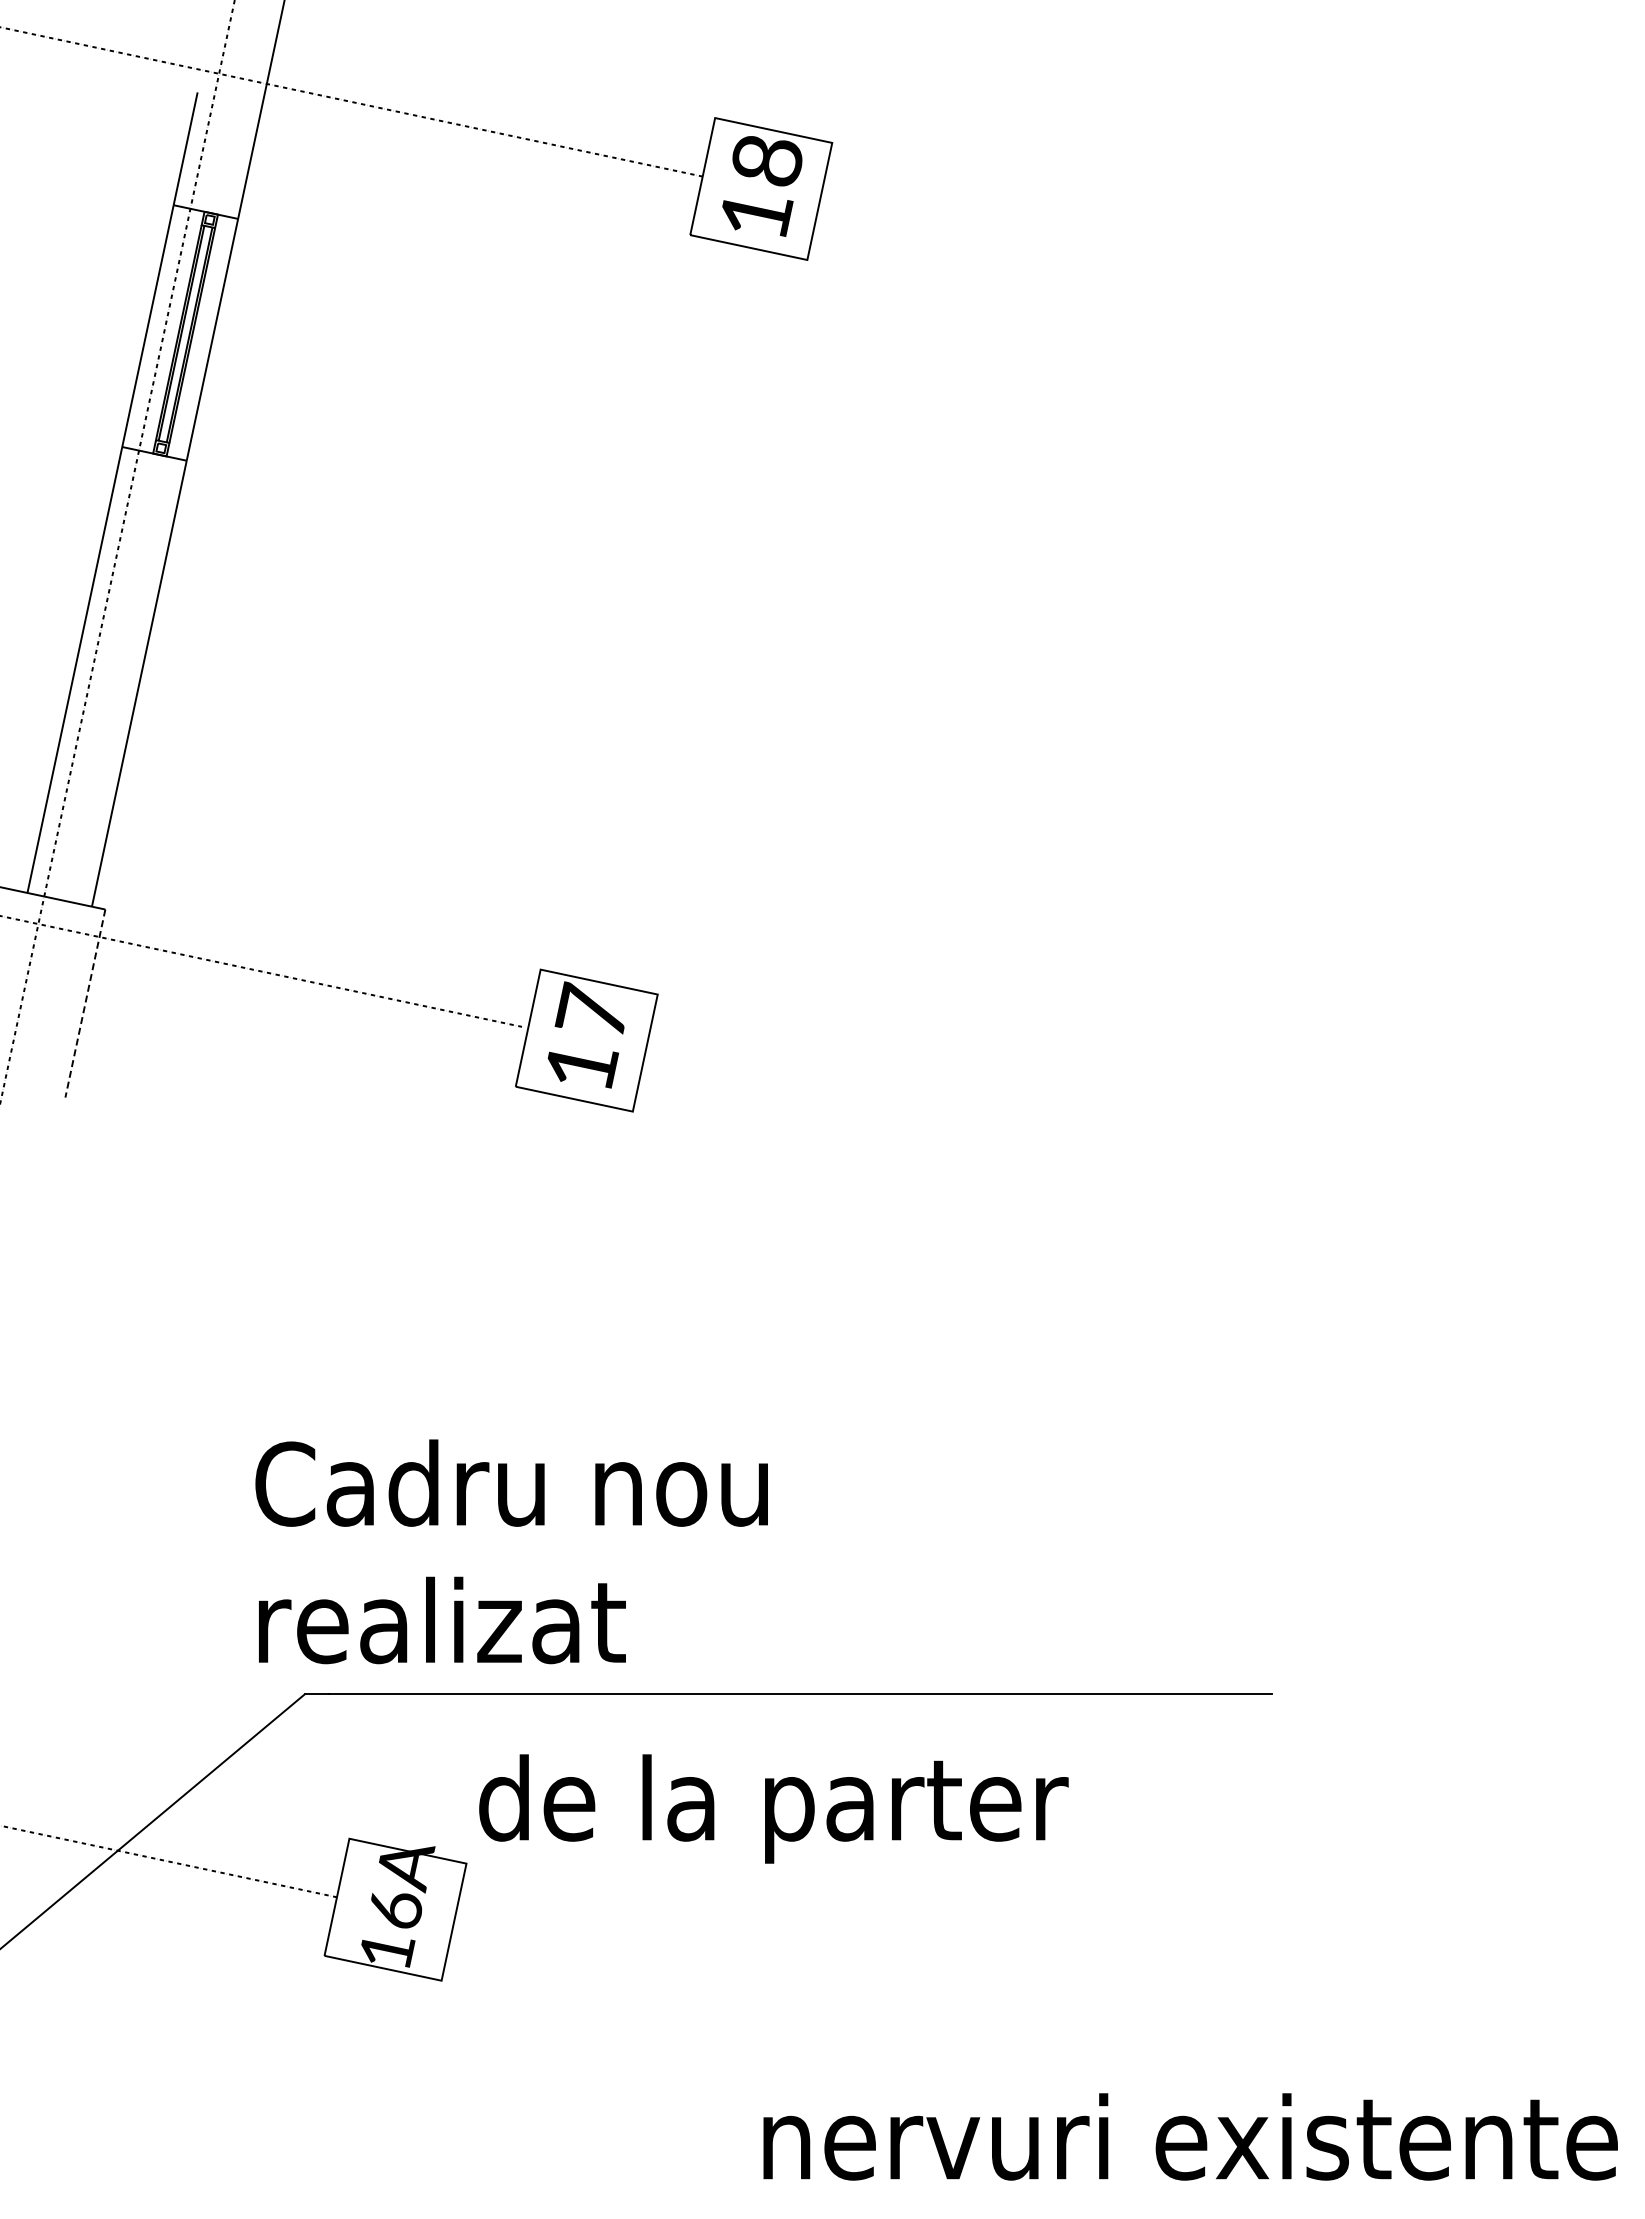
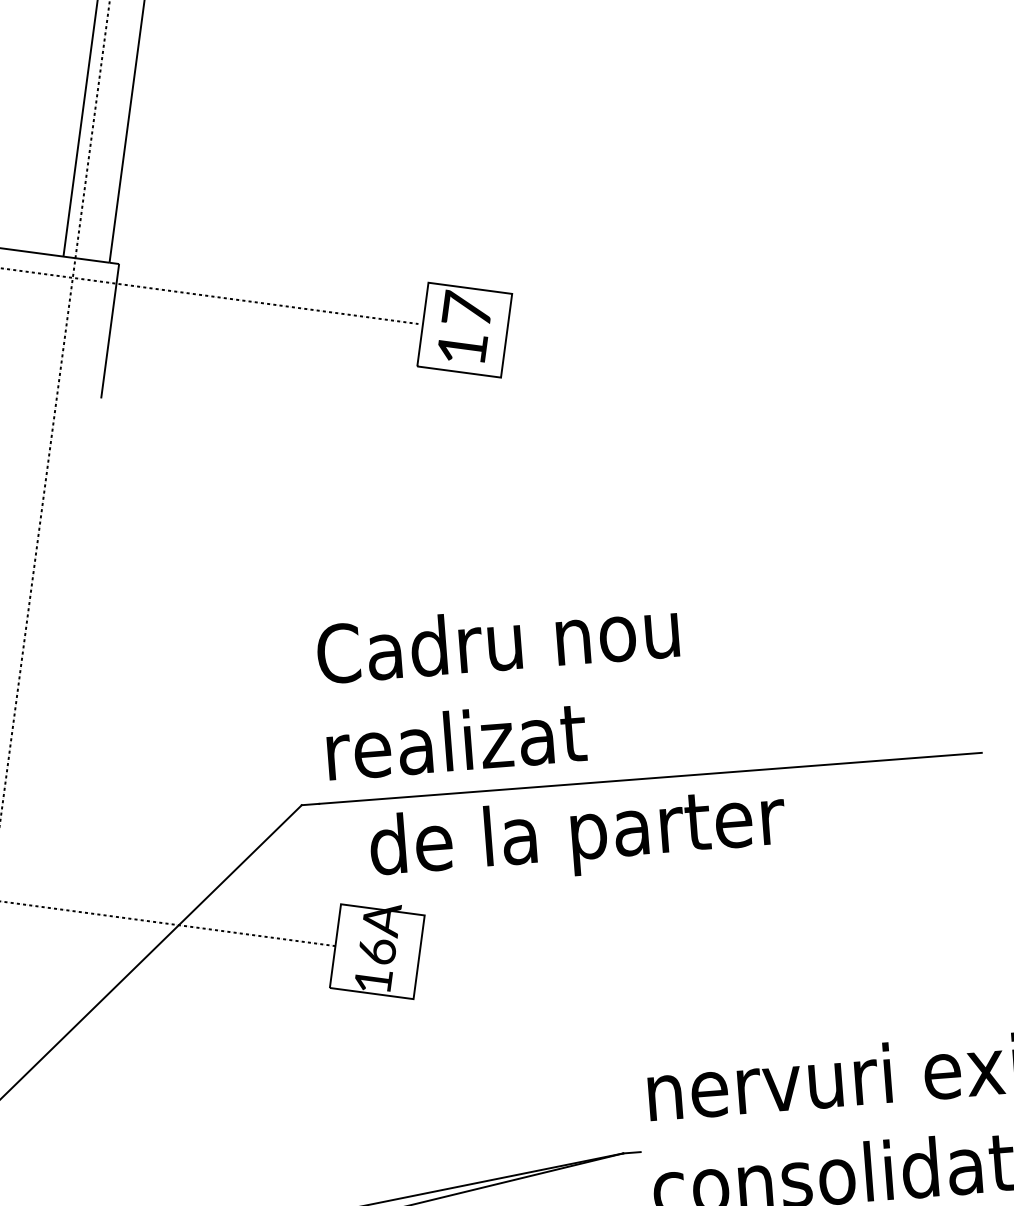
line: (85, 1004) -> (110, 331), dashed -> solid
text: (511, 1551) -> (501, 688), moved
text: (773, 1808) -> (577, 837), moved

